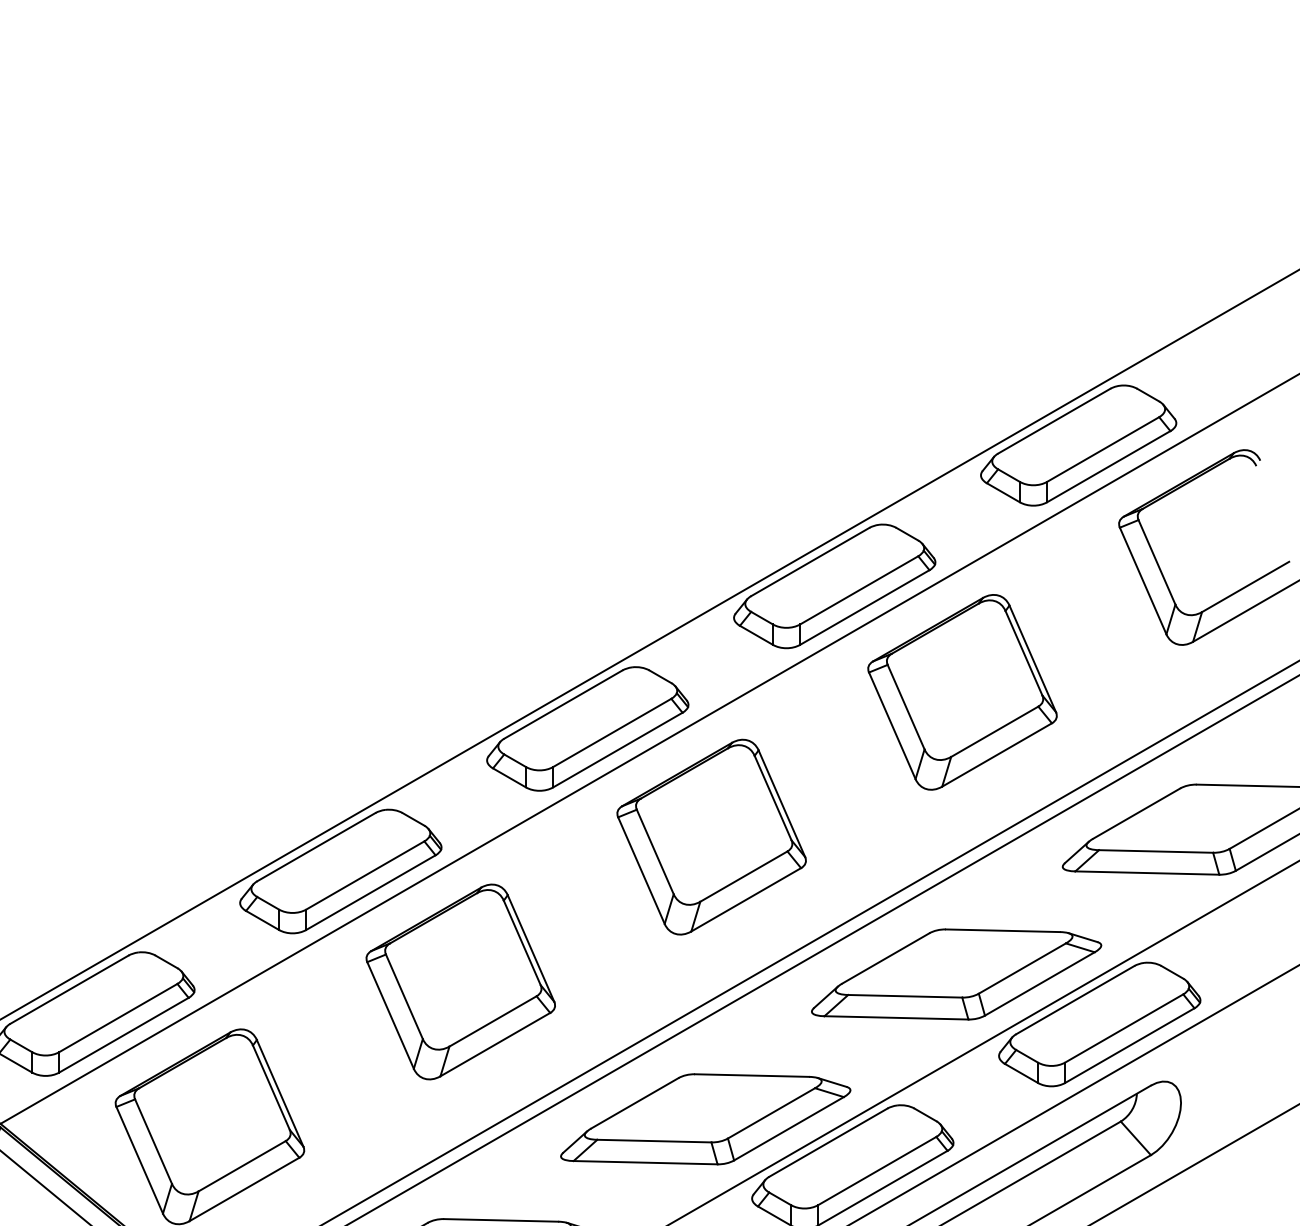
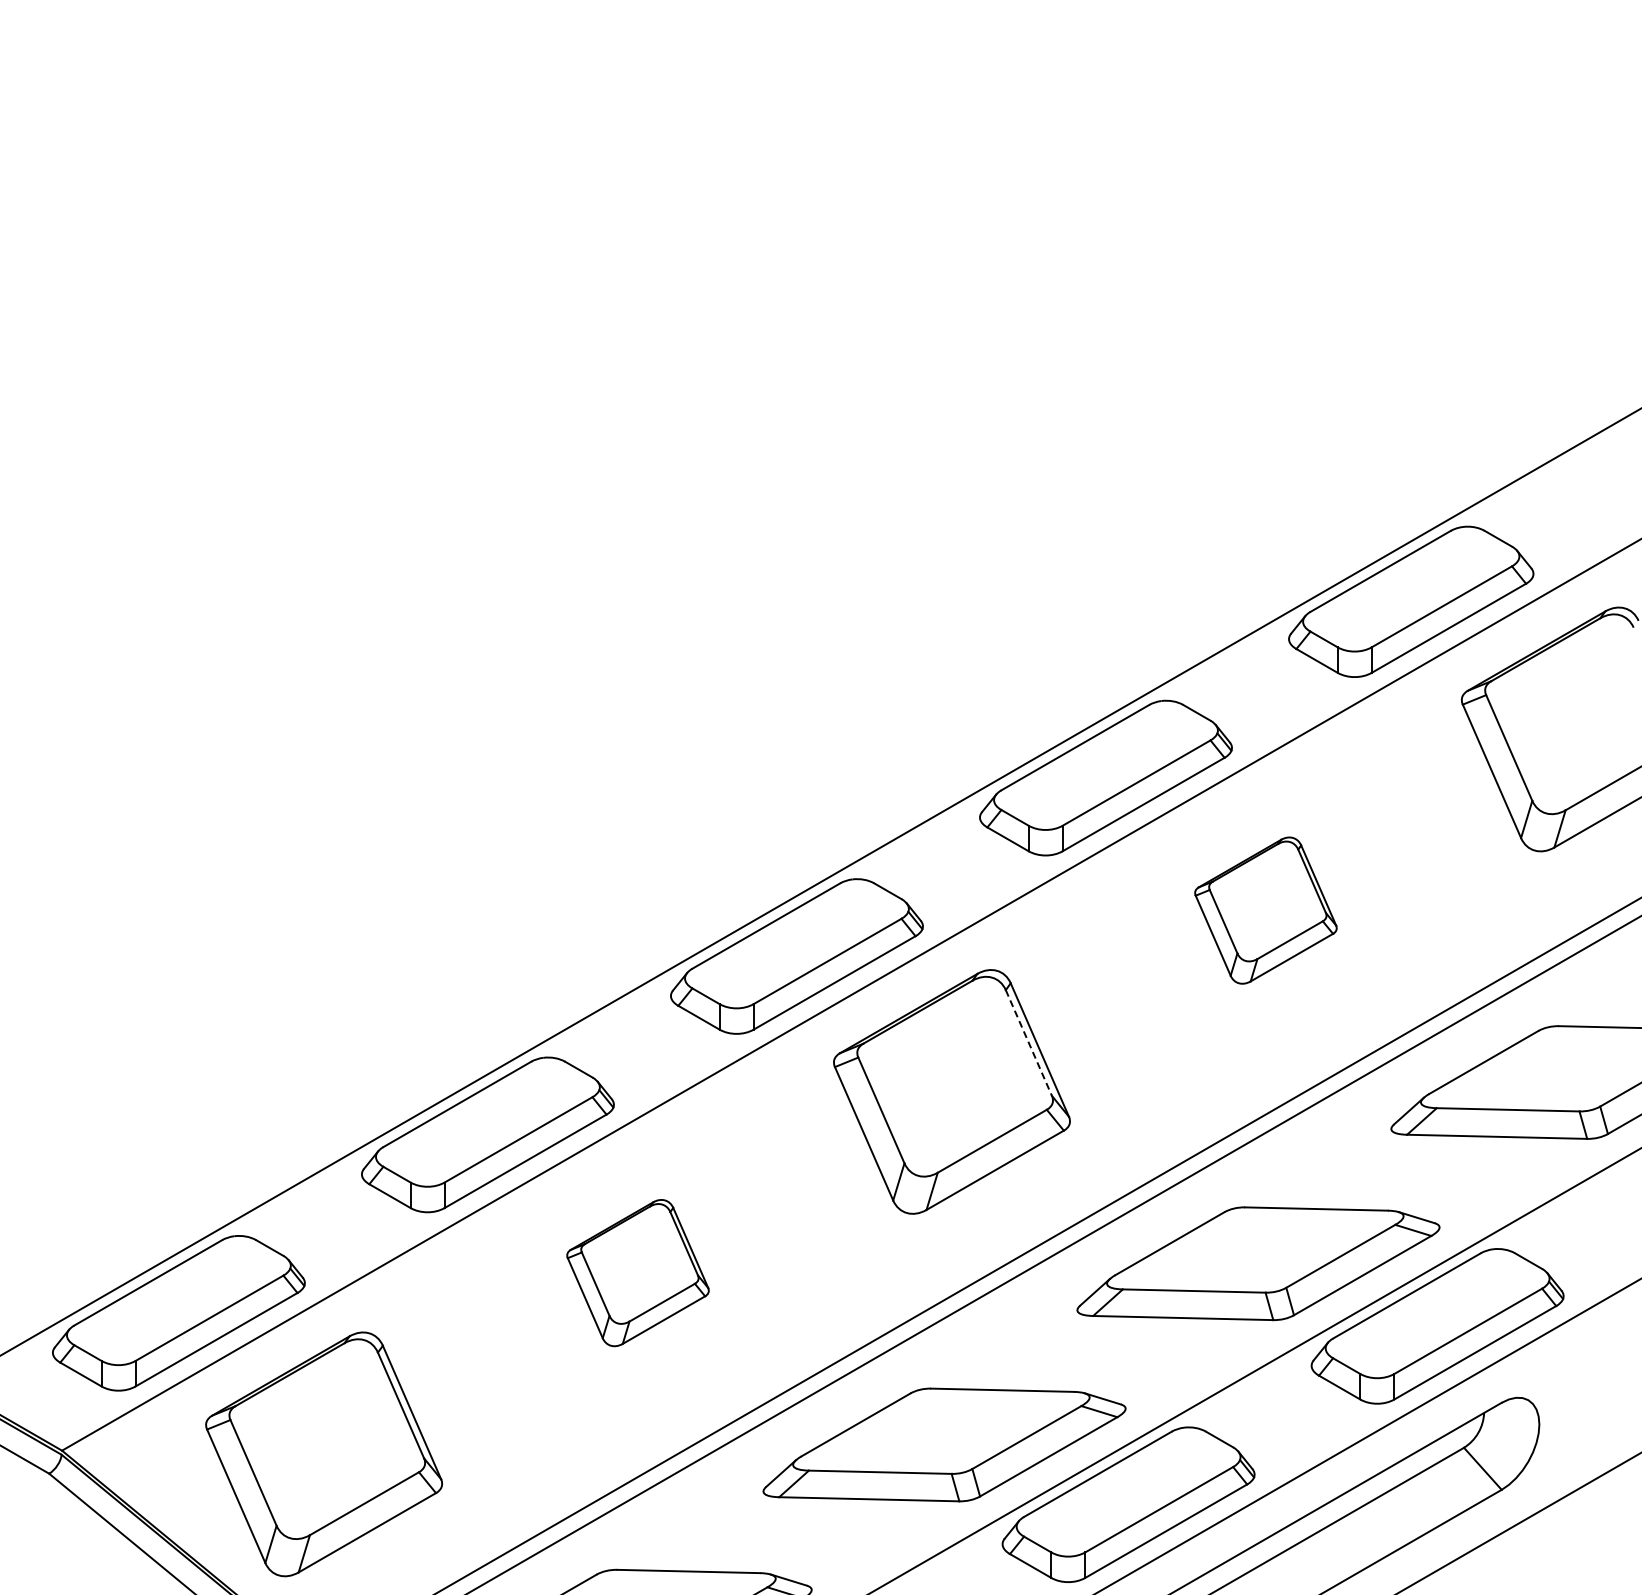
part: (962, 692) -> (1265, 910), size x0.6
line: (772, 798) -> (1028, 1043), solid -> dashed
part: (460, 981) -> (637, 1272), size x0.6

